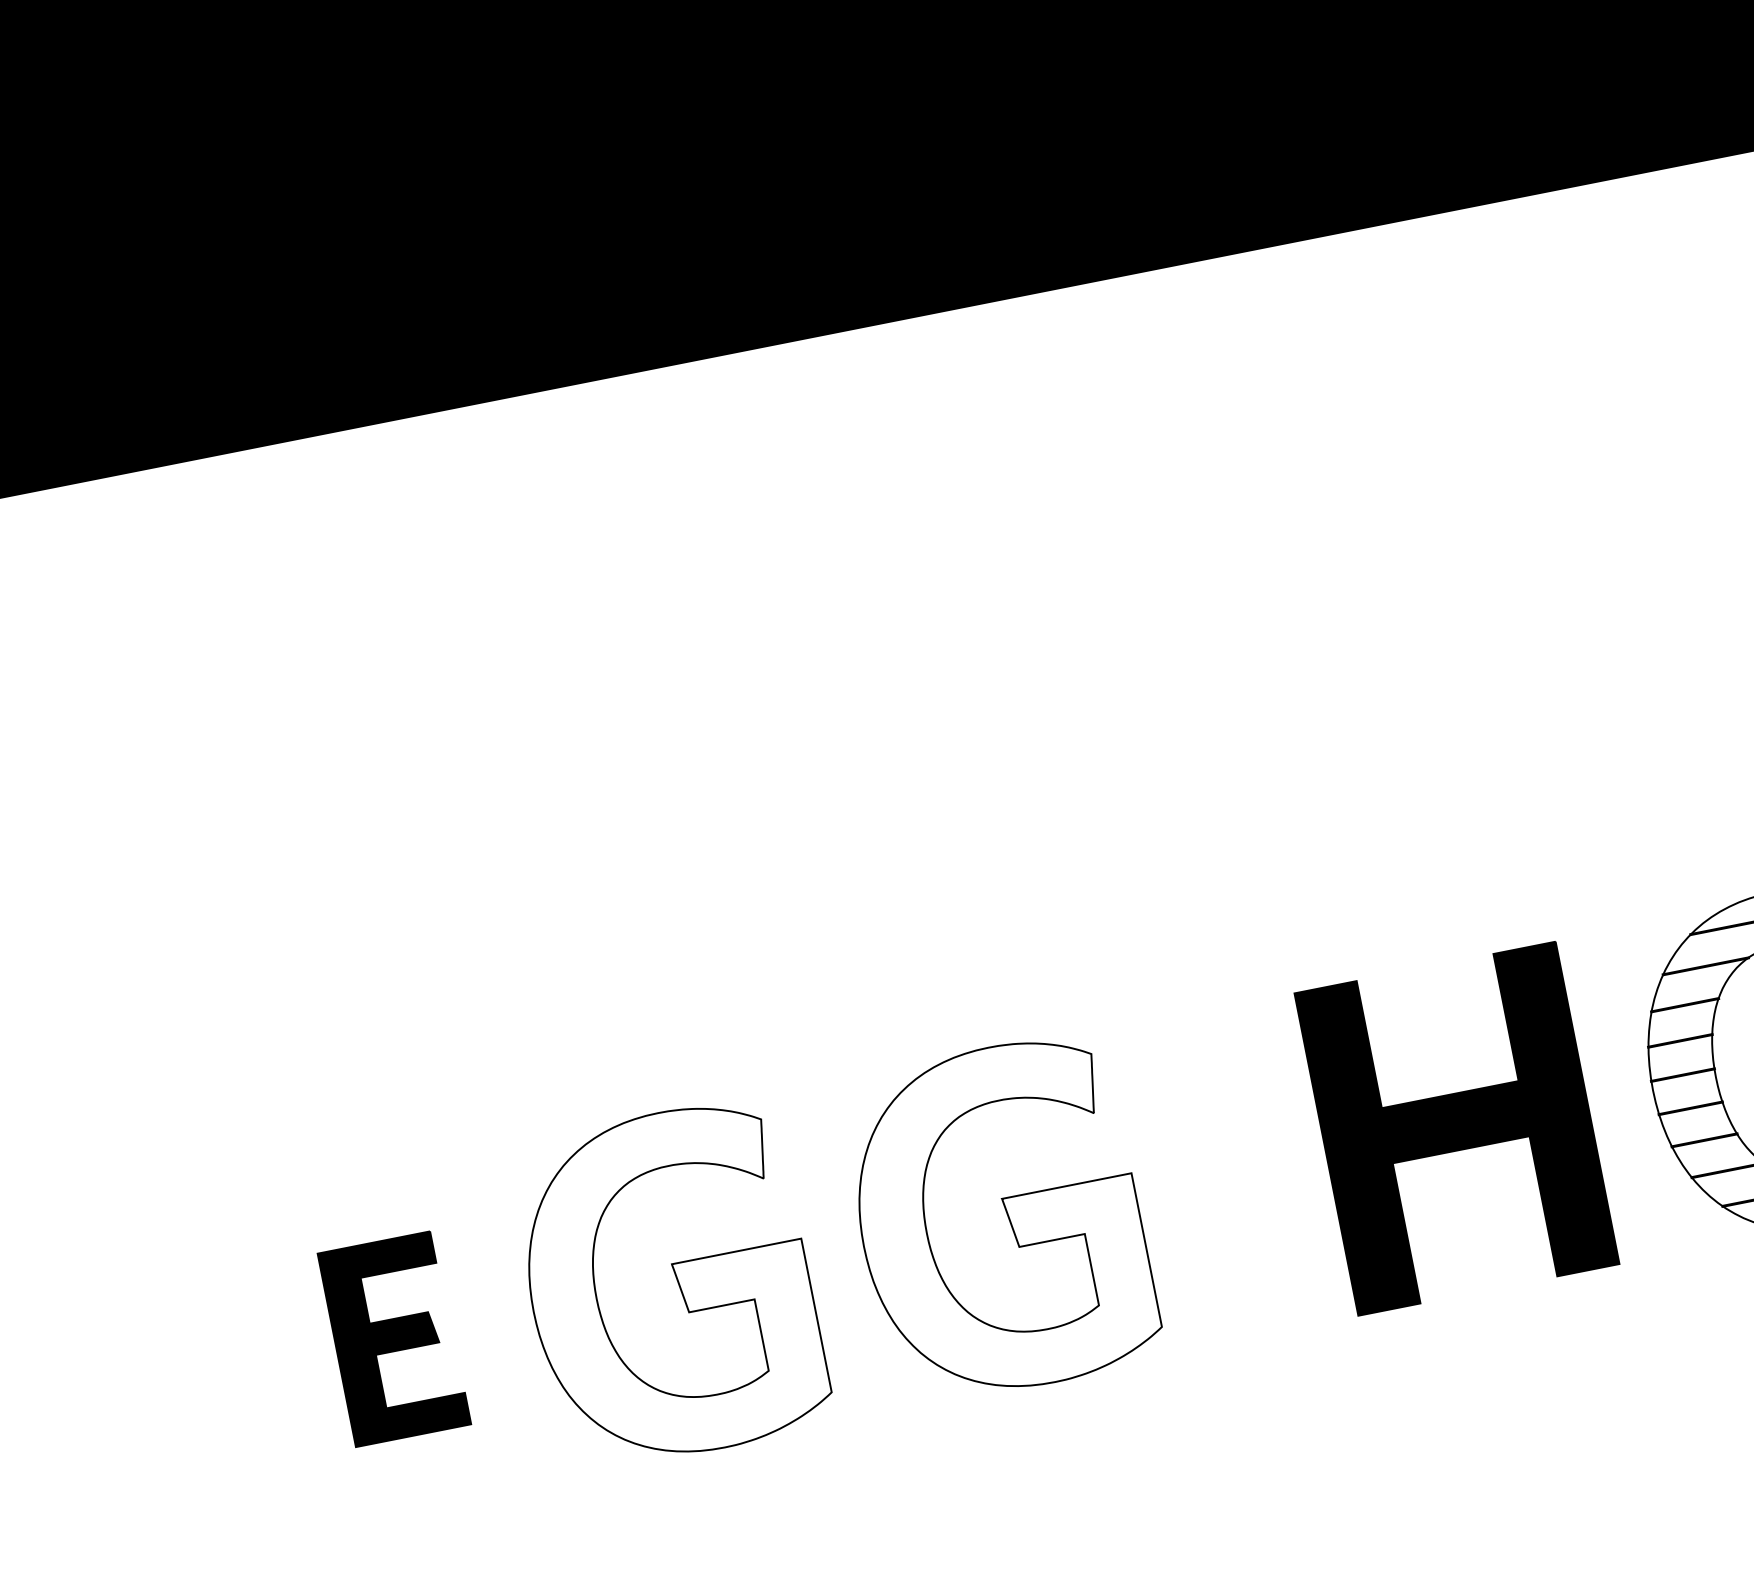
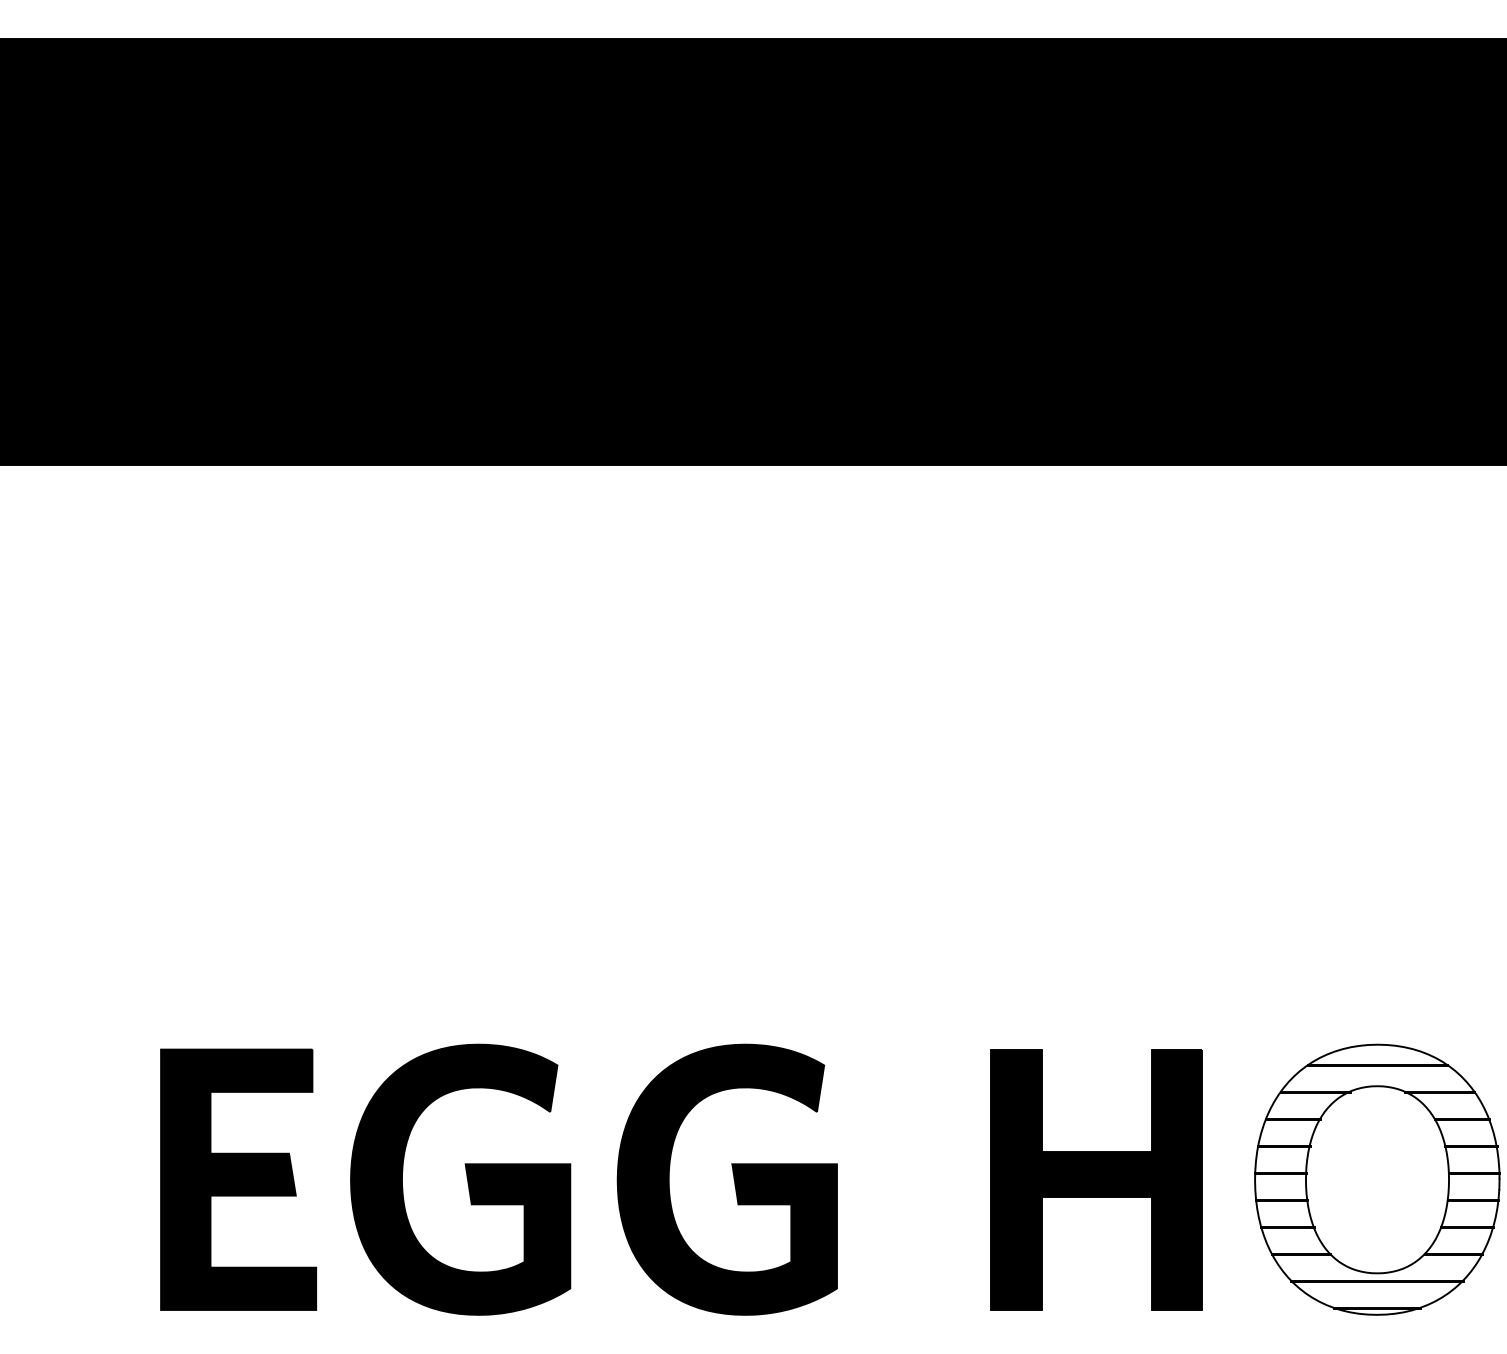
fill: (998, 1219) -> (726, 1179), added
fill: (669, 1284) -> (460, 1179), added
part: (394, 1338) -> (238, 1179), size x1.67

